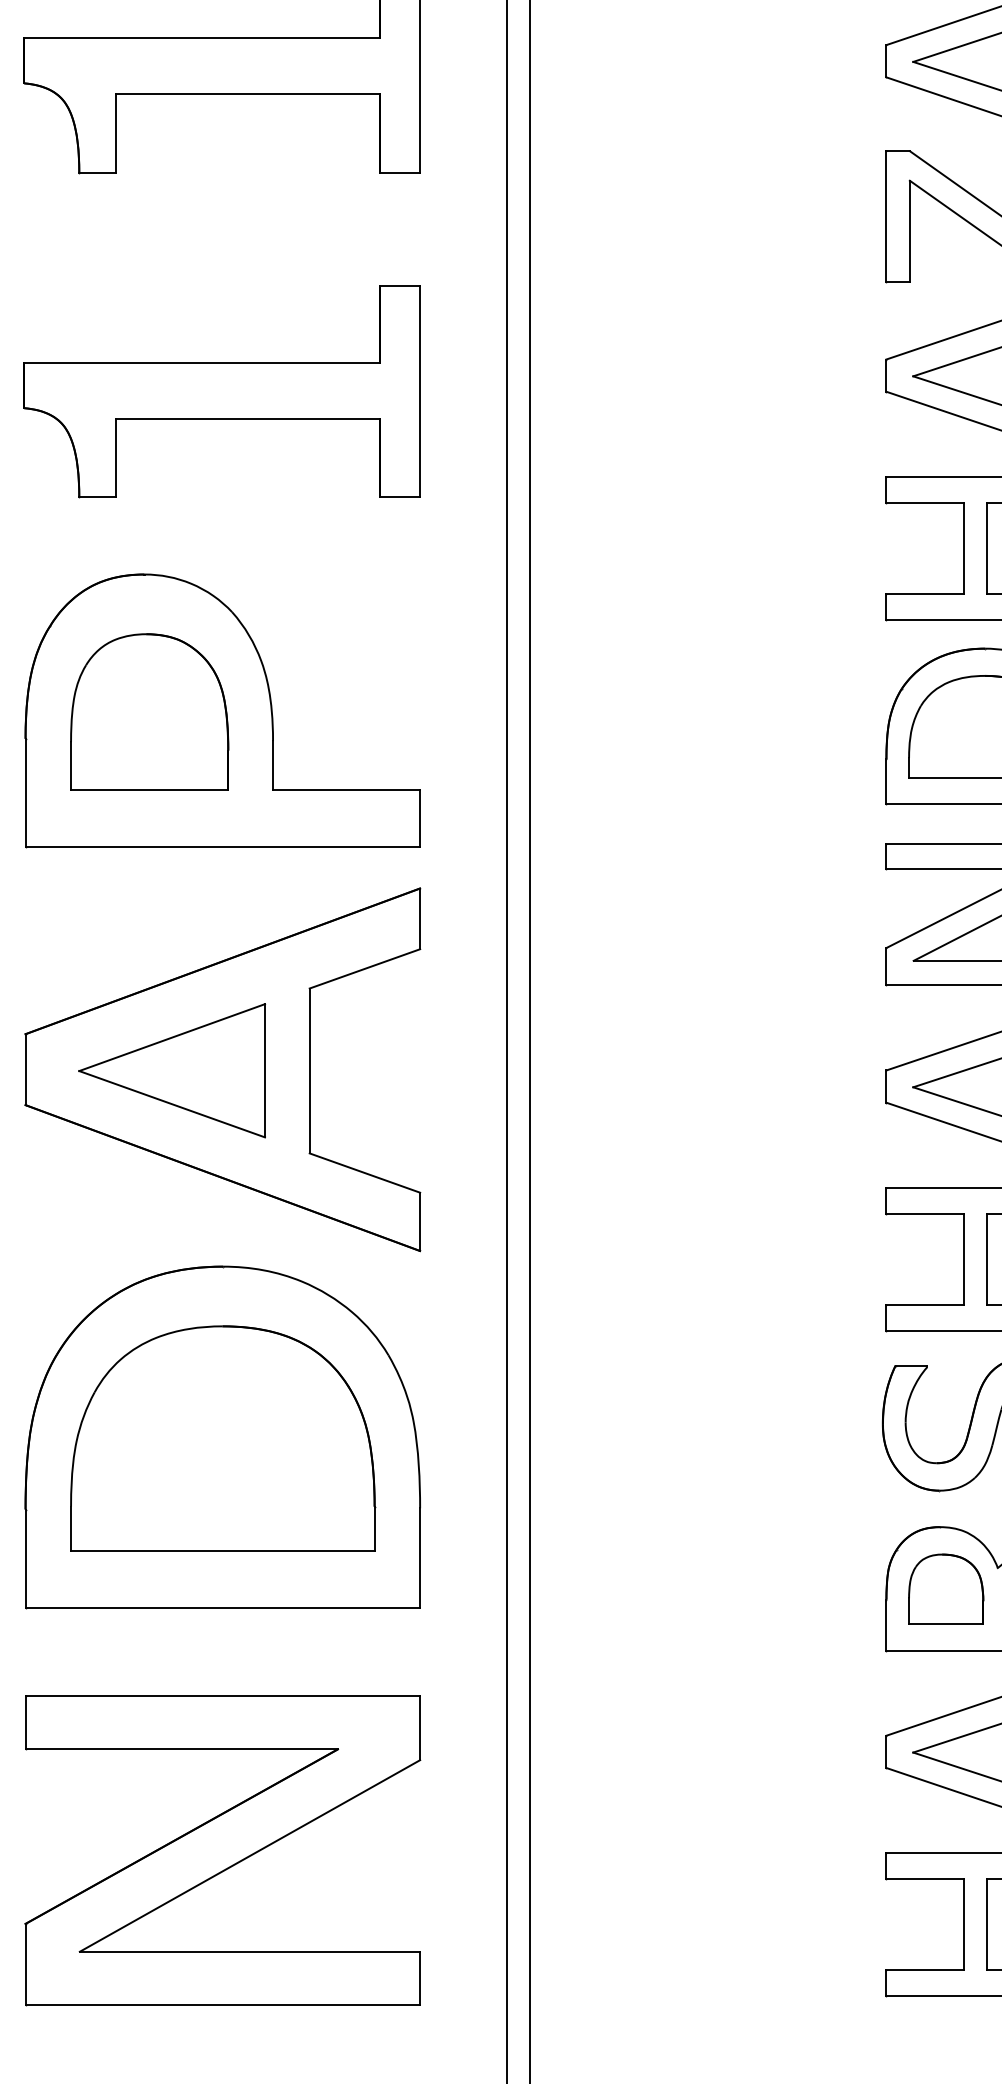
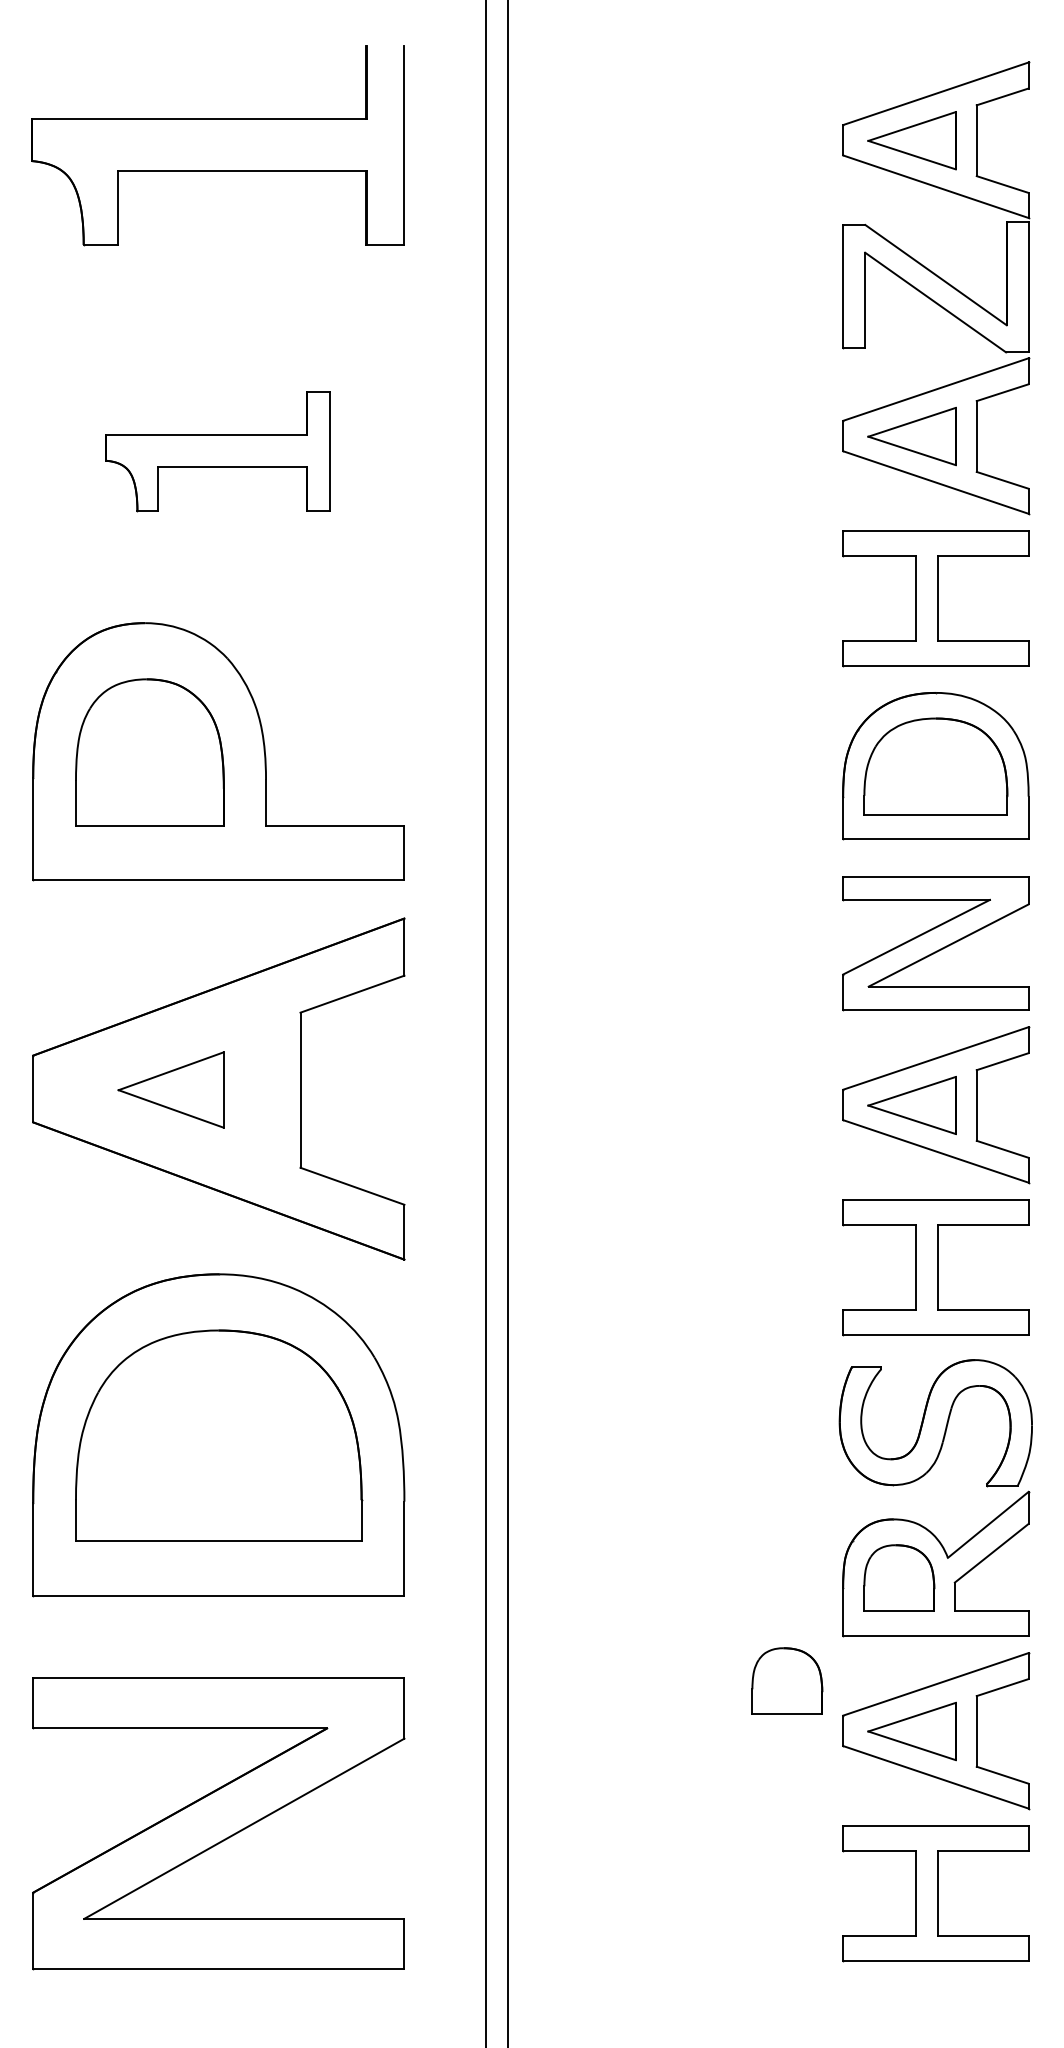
part: (221, 392) -> (217, 451), size x0.6
part: (171, 1070) -> (170, 1089), size x0.6
part: (827, 1698) -> (787, 1680), added

